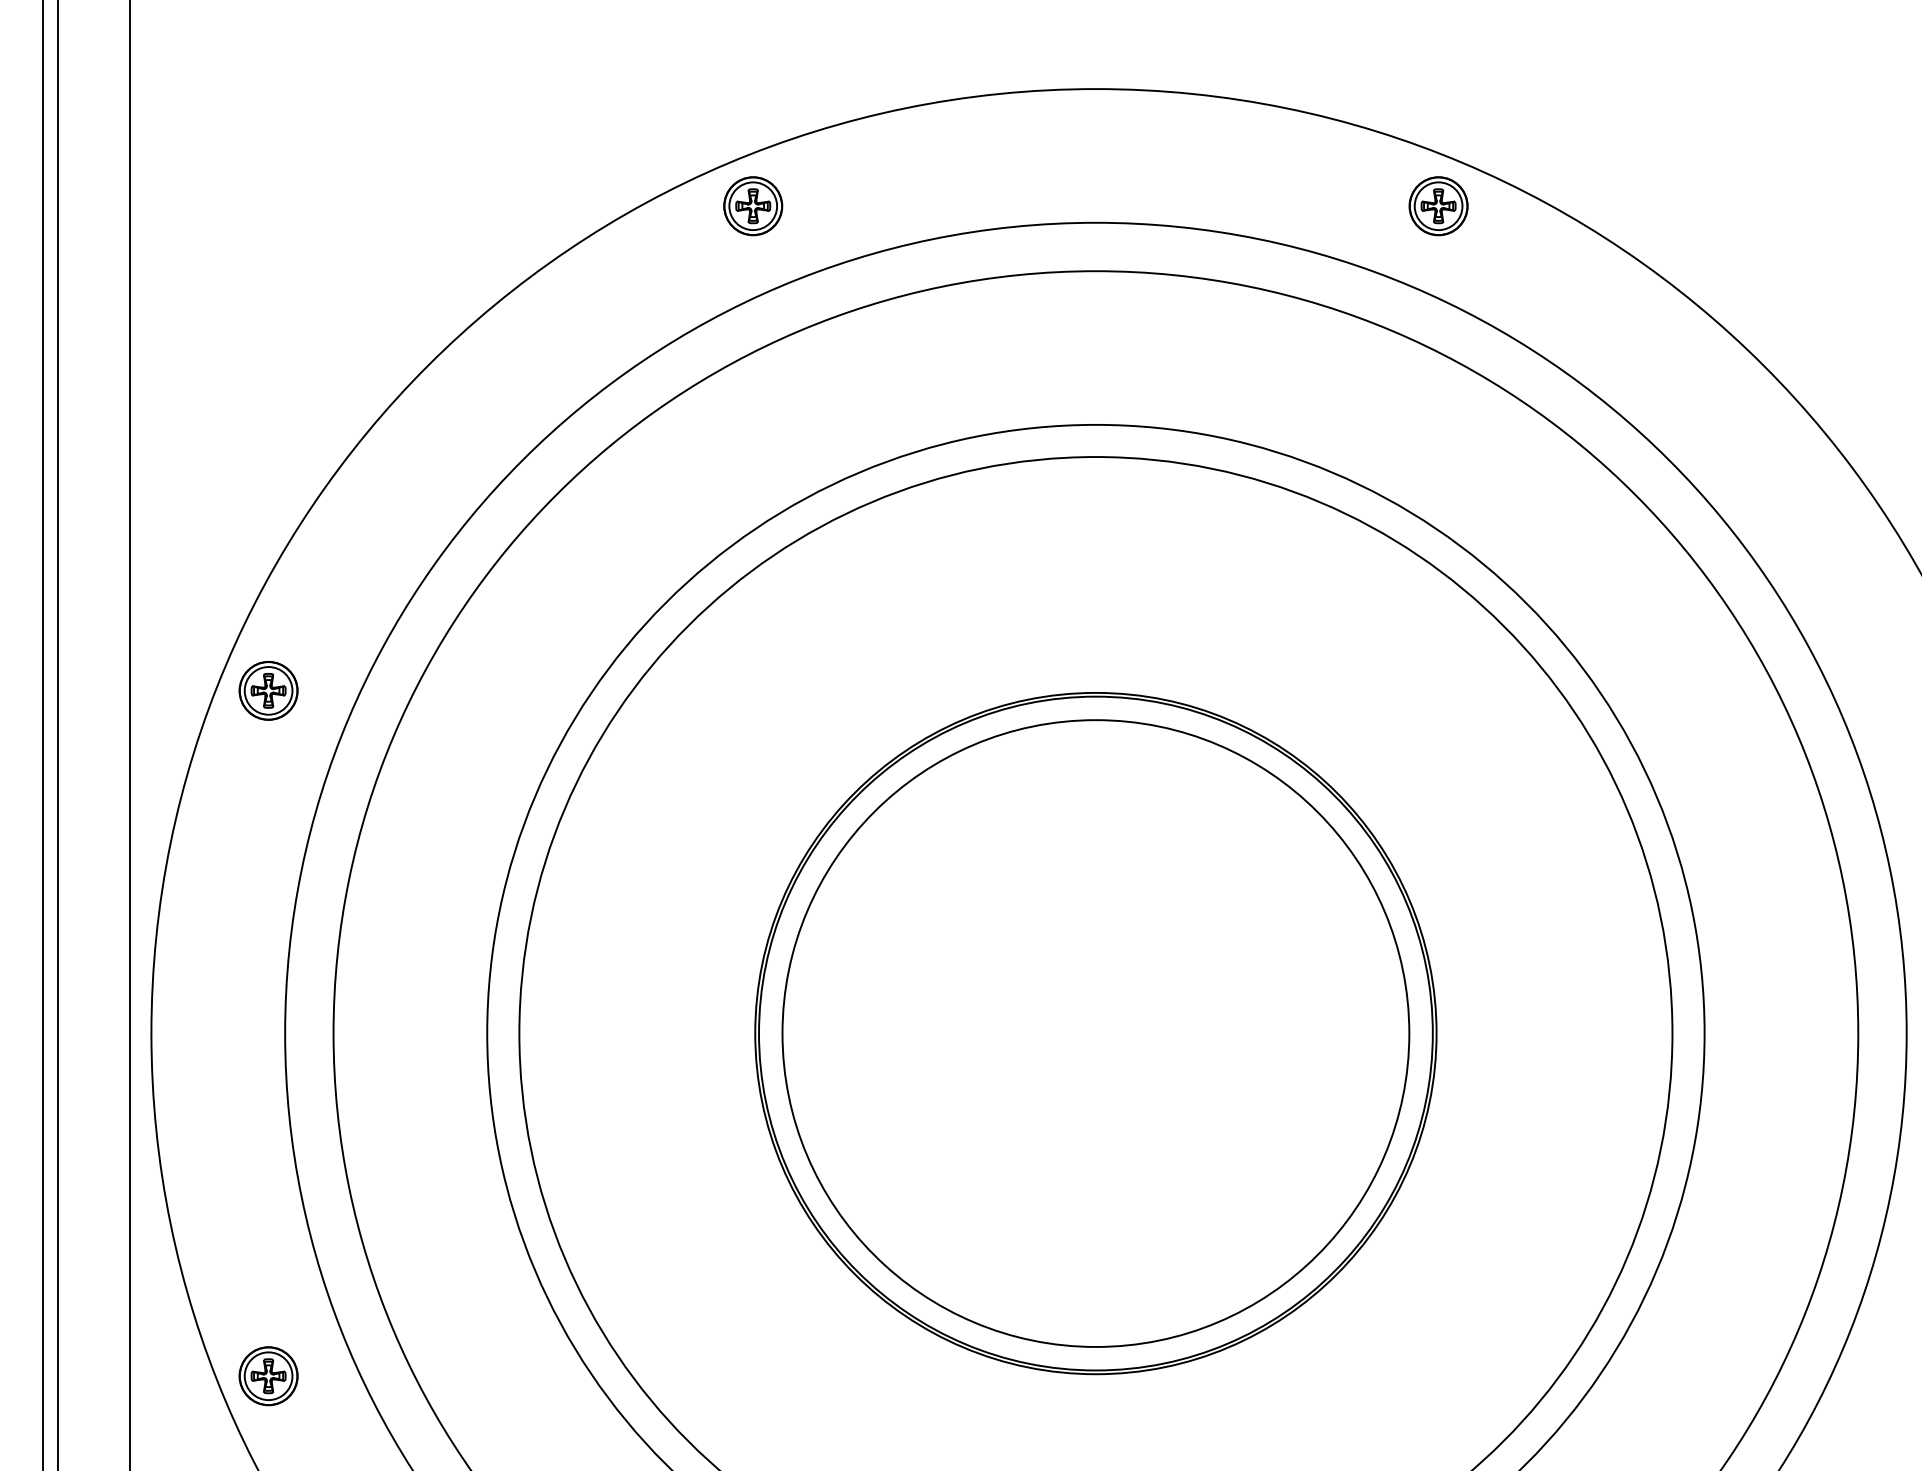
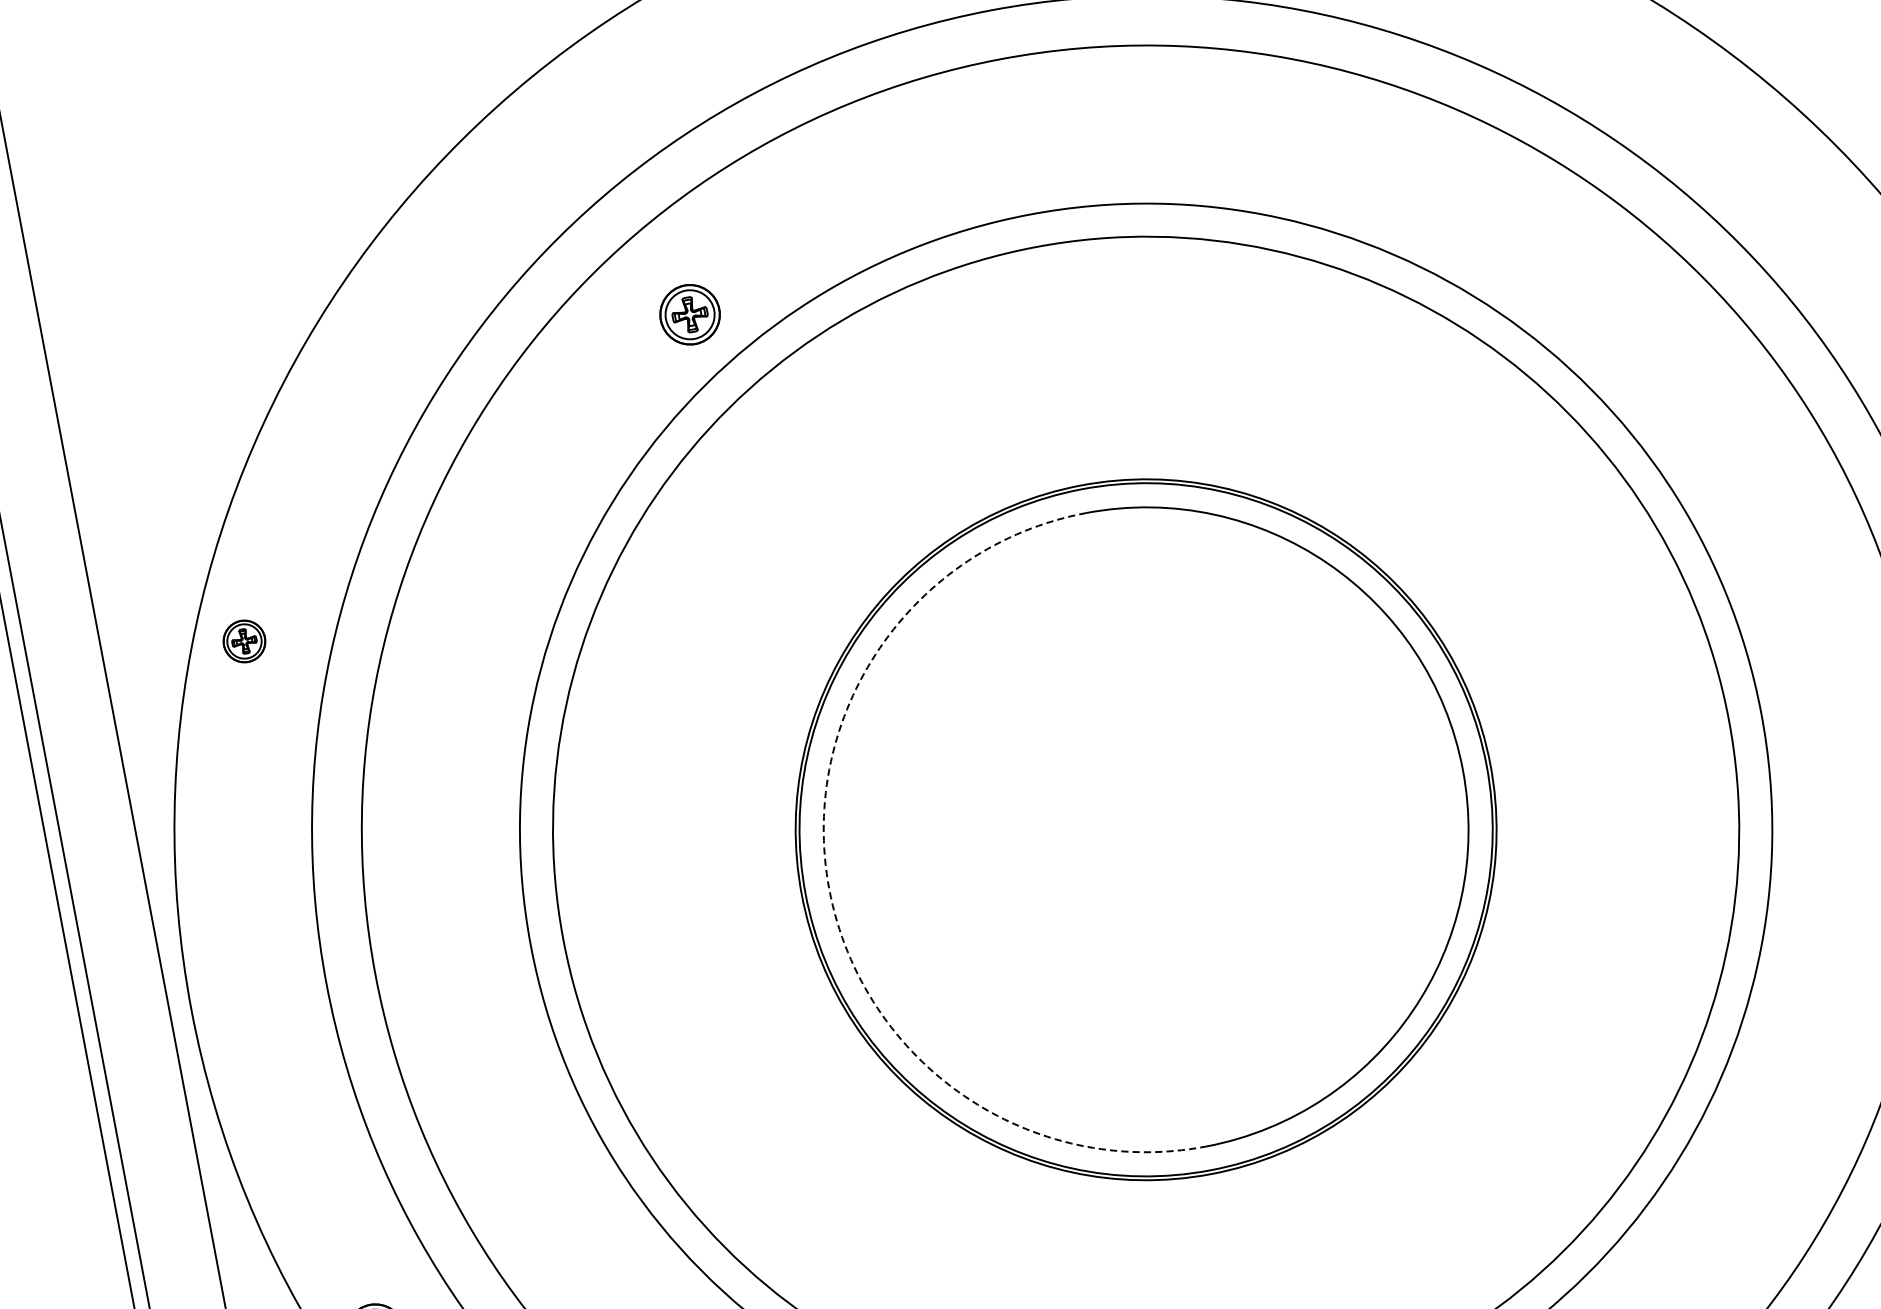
part: (753, 206) -> (690, 314), moved
part: (268, 690) -> (244, 641), size x0.7
arc: (782, 1033) -> (829, 889), solid -> dashed

